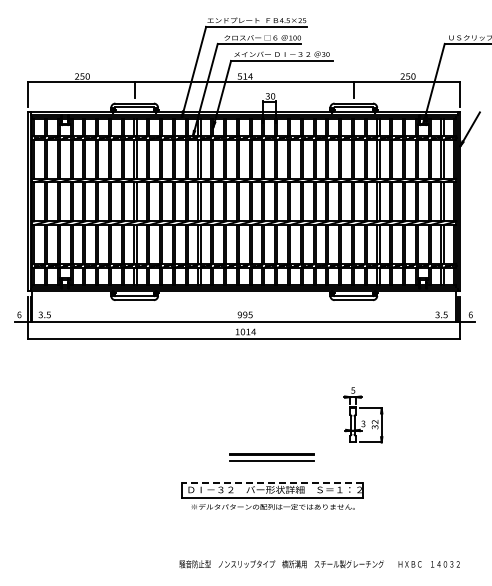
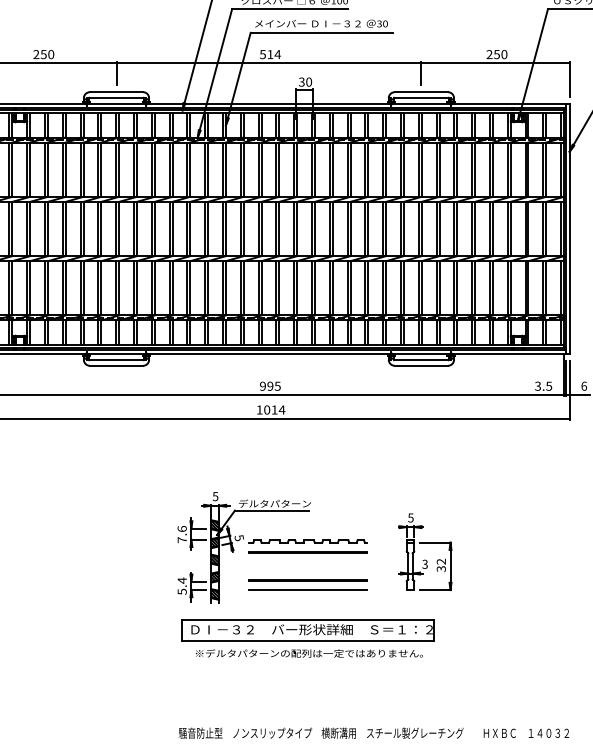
part: (363, 415) -> (425, 552), moved
part: (246, 431) -> (272, 548), added
line: (272, 482) -> (308, 619), dashed -> solid

